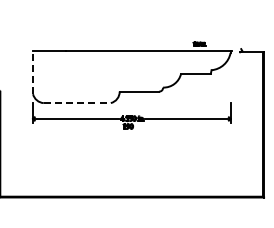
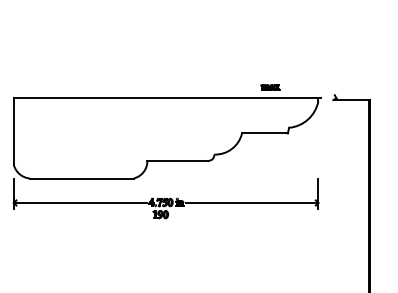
line: (33, 72) -> (14, 131), dashed -> solid
line: (77, 103) -> (82, 179), dashed -> solid

